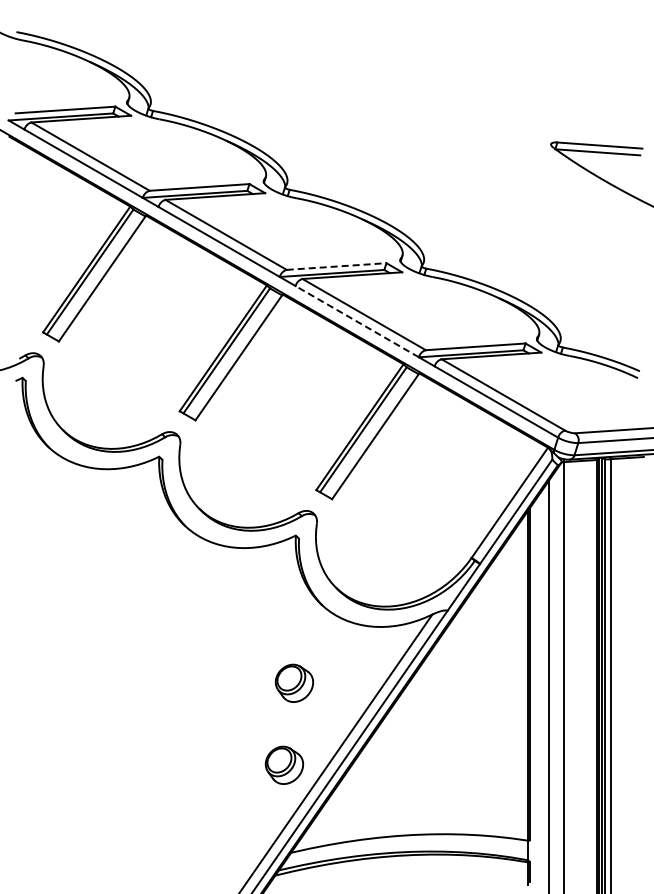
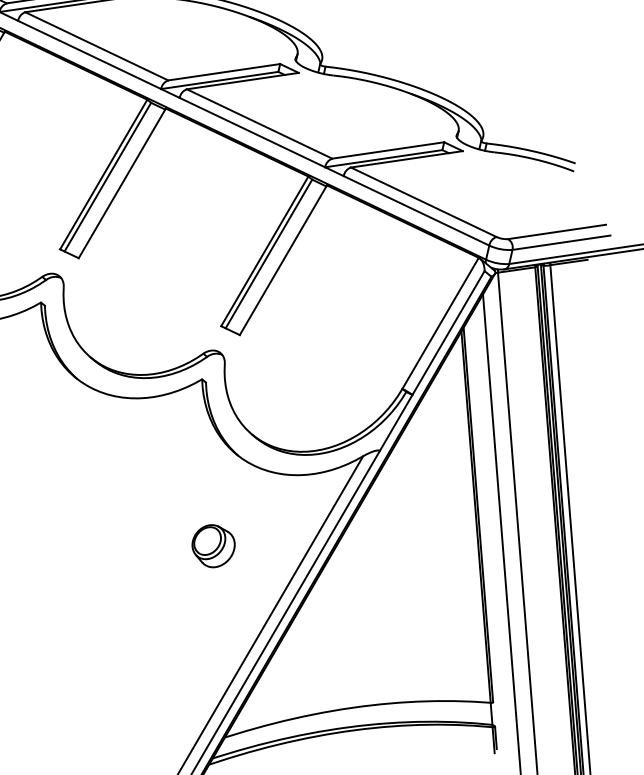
line: (336, 266) -> (224, 72), dashed -> solid
line: (356, 321) -> (251, 132), dashed -> solid
part: (284, 764) -> (209, 638), removed

